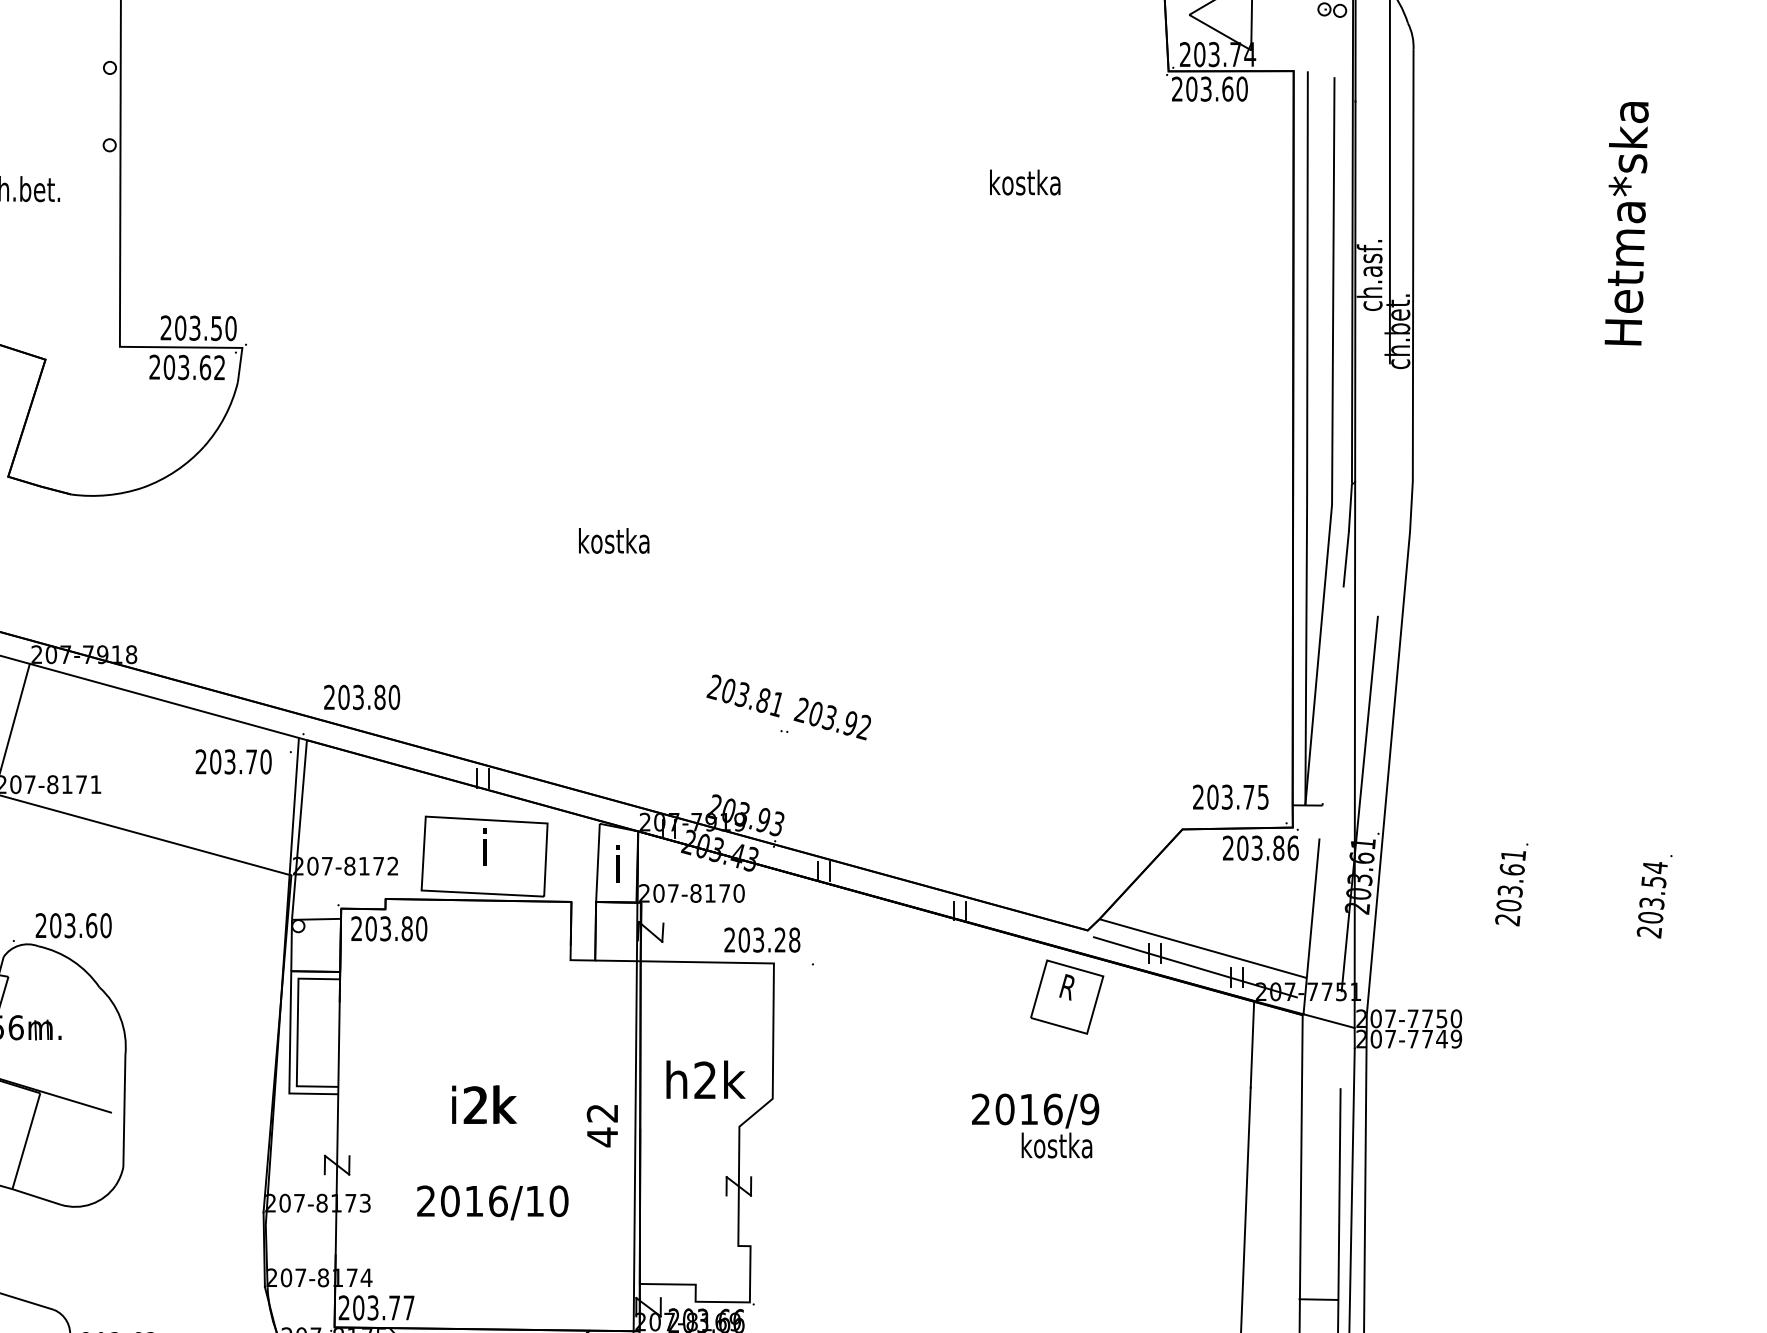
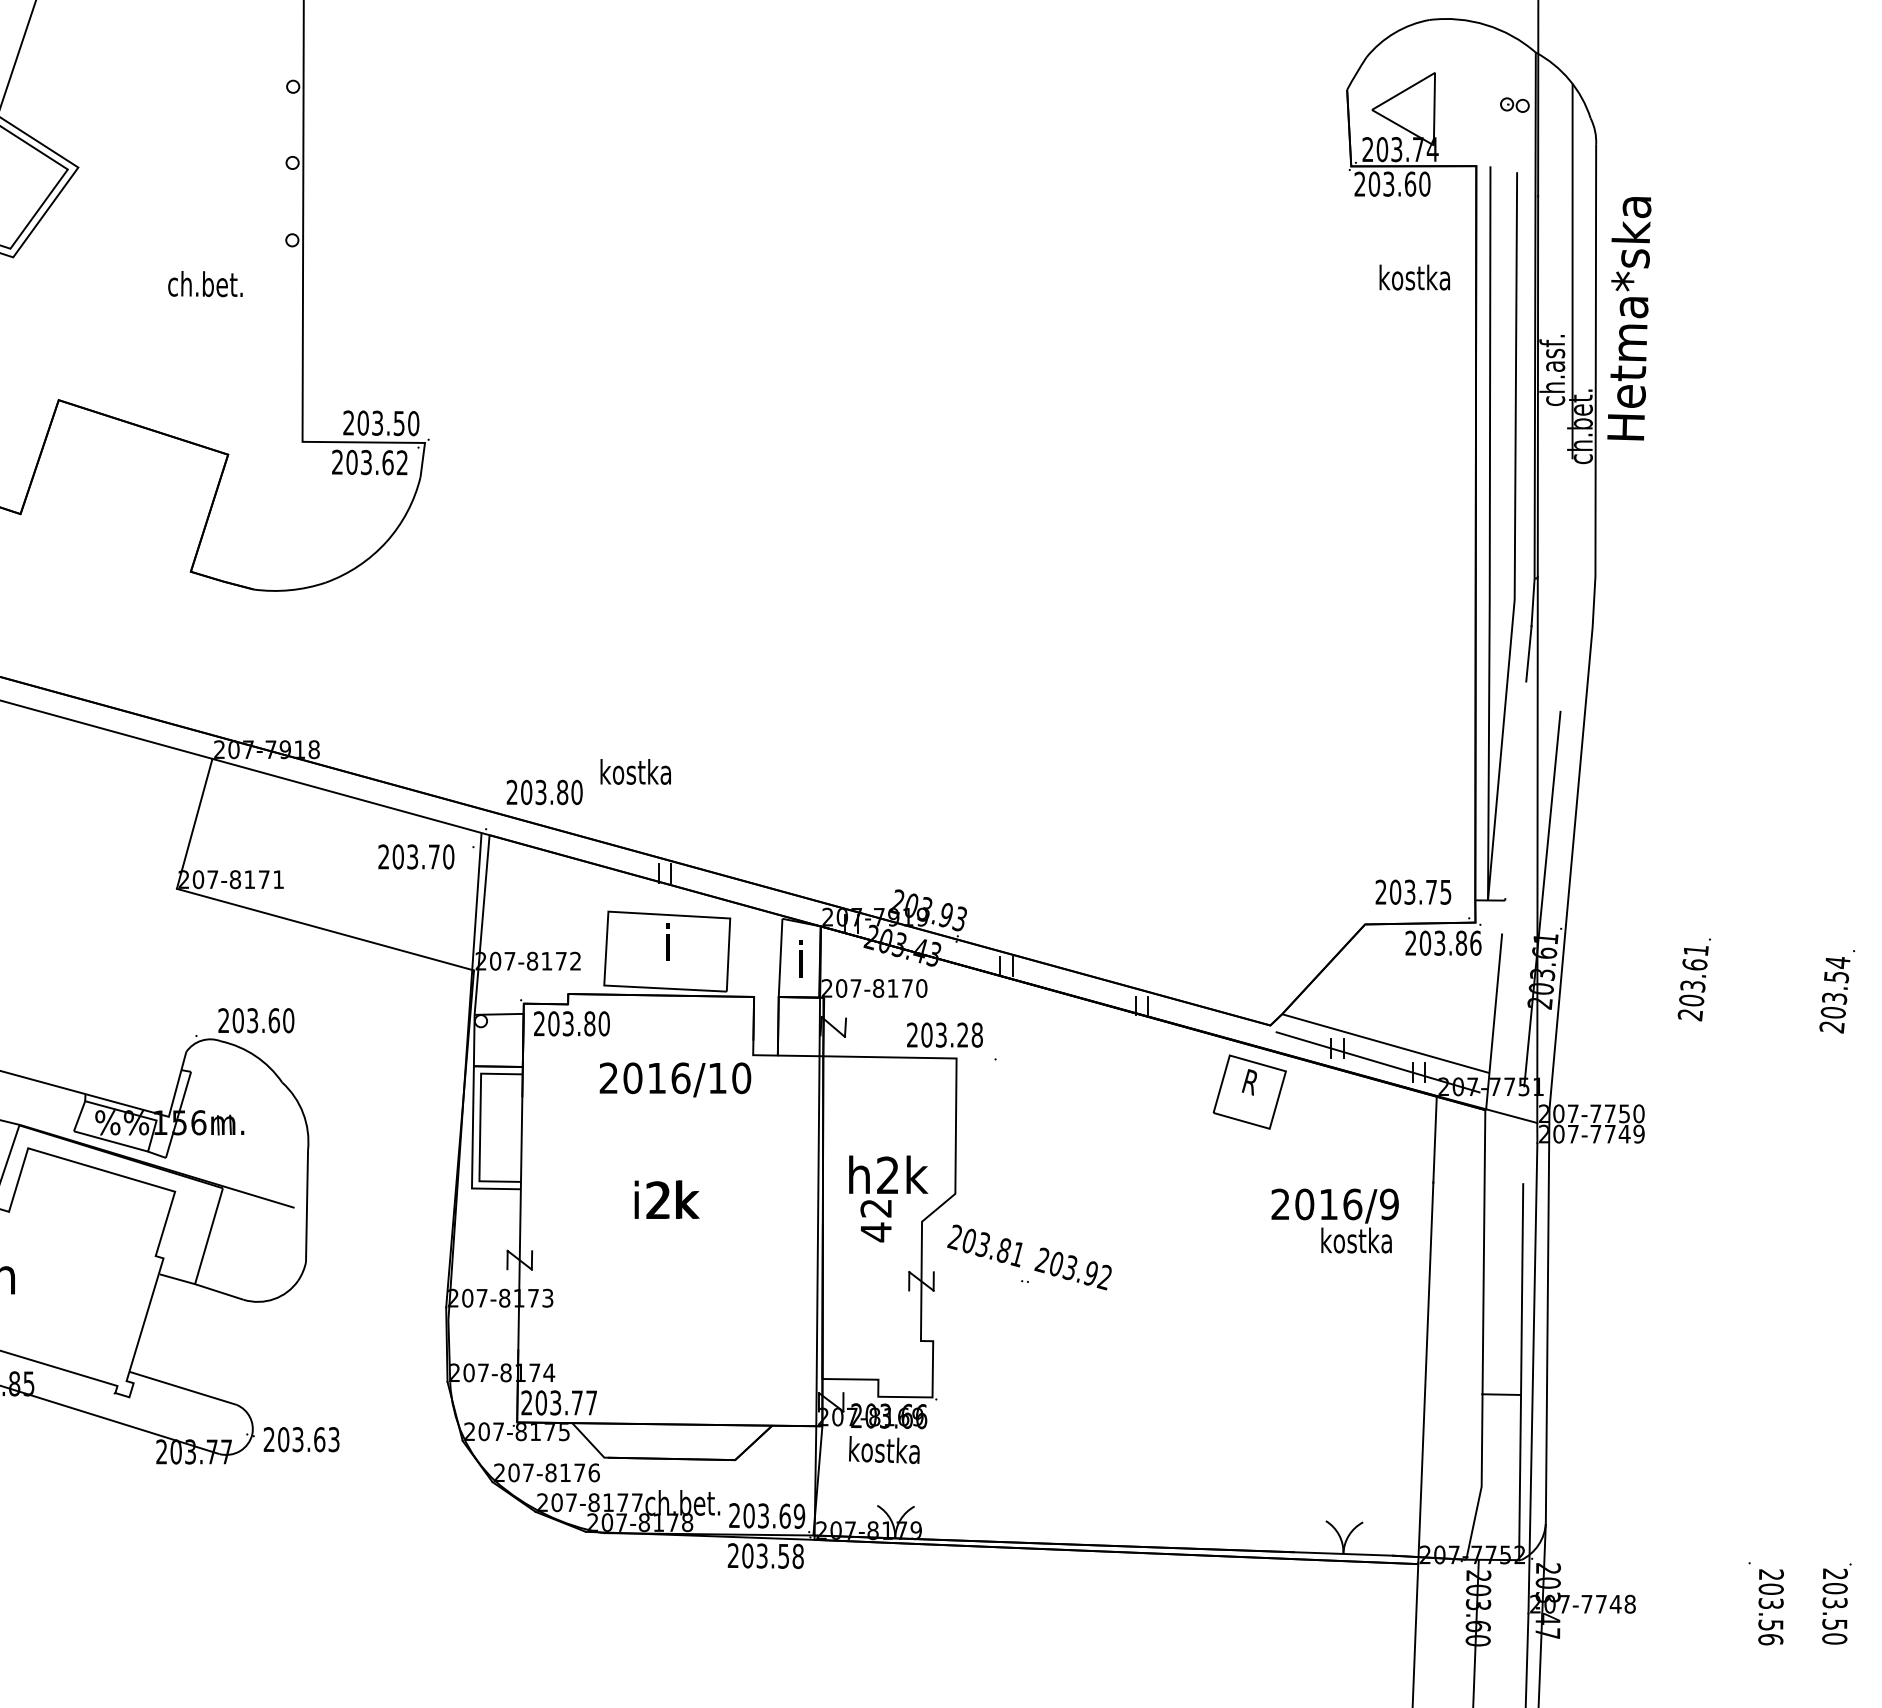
text: (1024, 182) -> (1414, 277), moved
text: (1626, 223) -> (1629, 318), moved
text: (613, 540) -> (635, 771), moved
text: (788, 707) -> (1029, 1257), moved
text: (1034, 1125) -> (1334, 1220), moved
text: (601, 1126) -> (875, 1221), moved
text: (492, 1202) -> (675, 1079), moved

